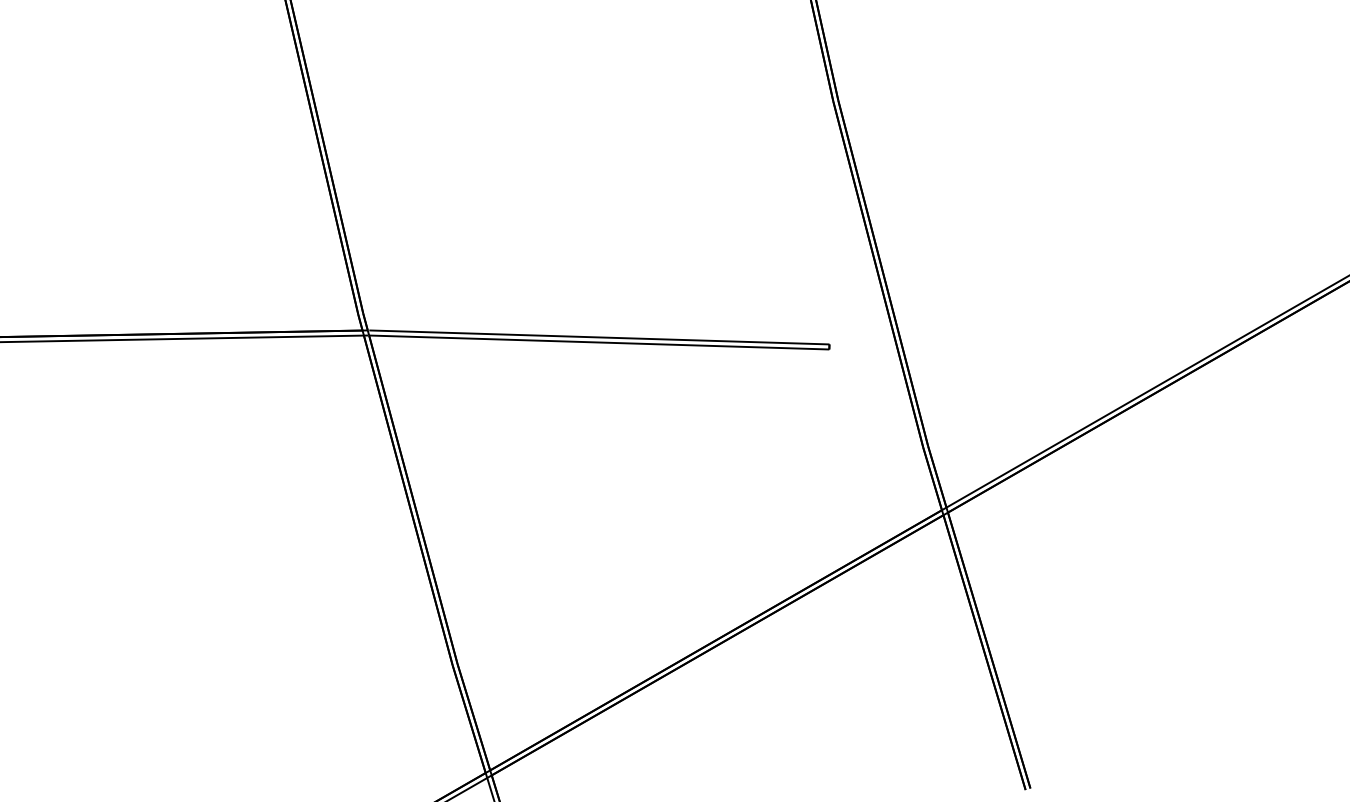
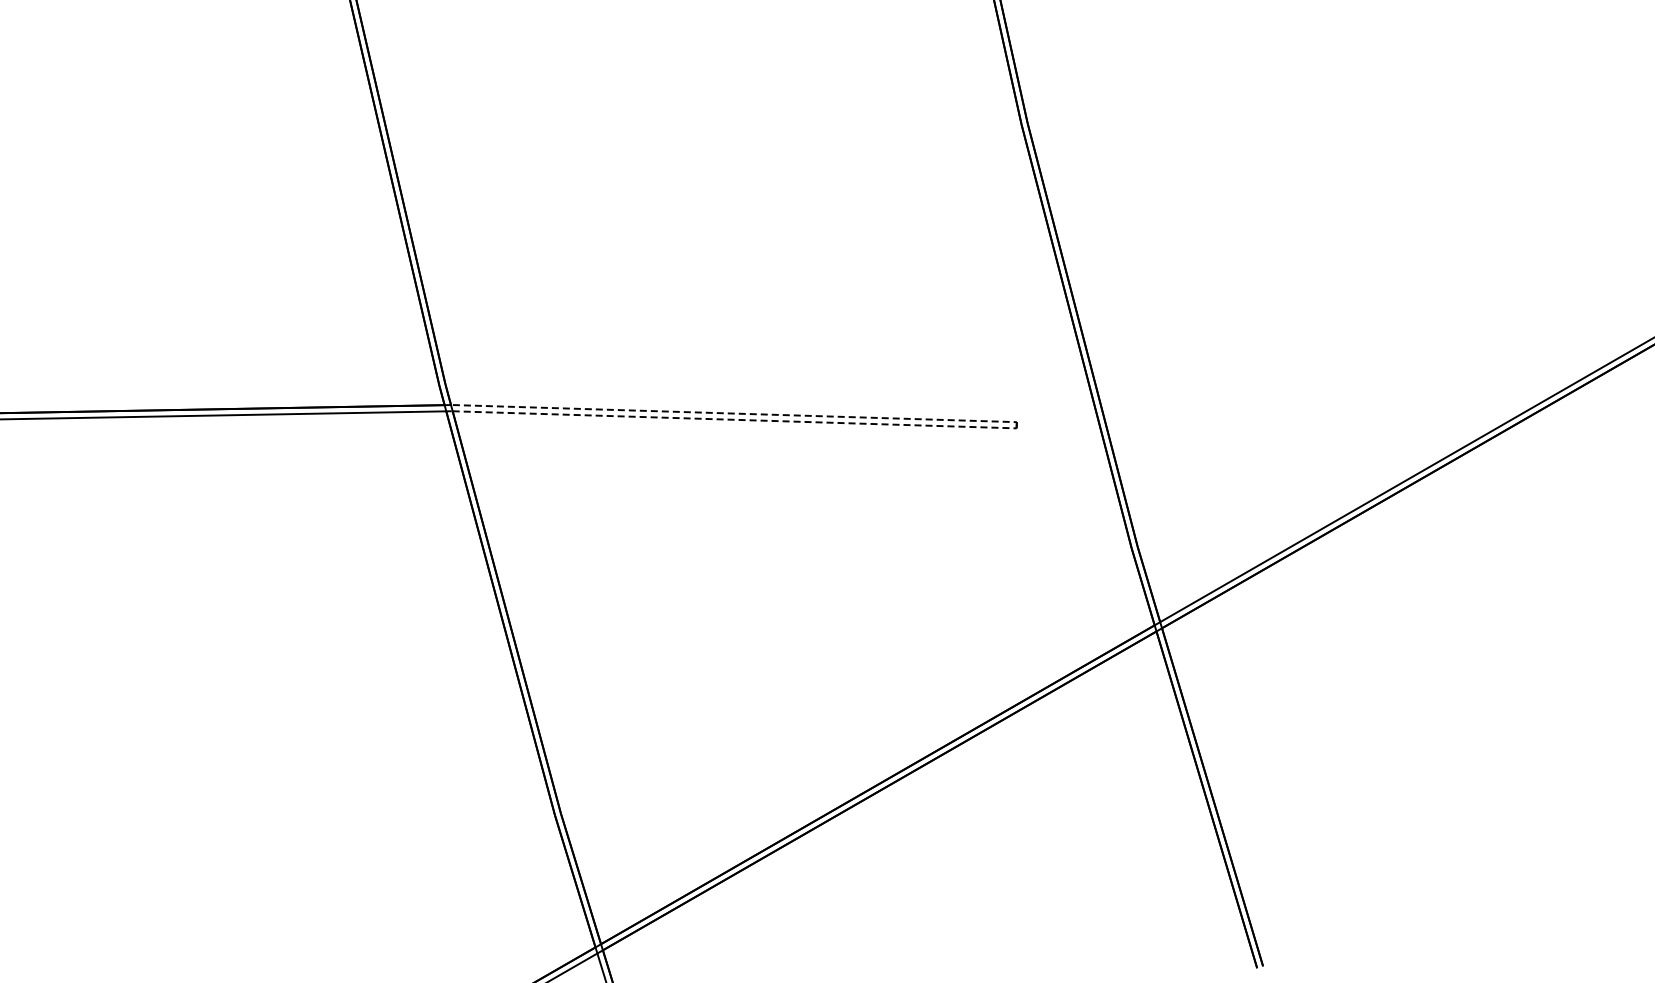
line: (599, 337) -> (735, 413), solid -> dashed
line: (599, 342) -> (735, 419), solid -> dashed

